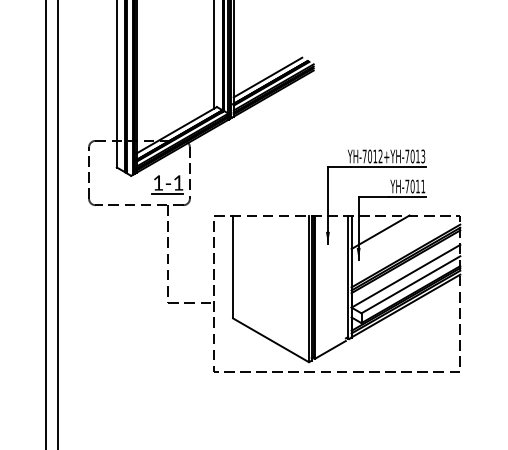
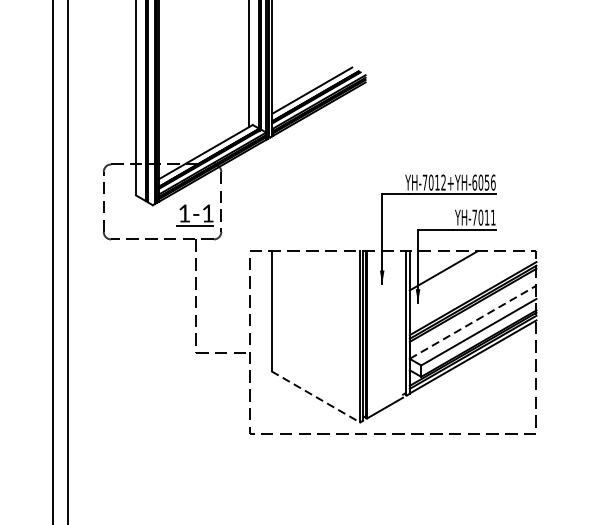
text: (415, 156) -> (484, 182), YH-7012+YH-7013 -> YH-7012+YH-6056
line: (405, 276) -> (472, 322), solid -> dashed
line: (270, 340) -> (315, 397), solid -> dashed

